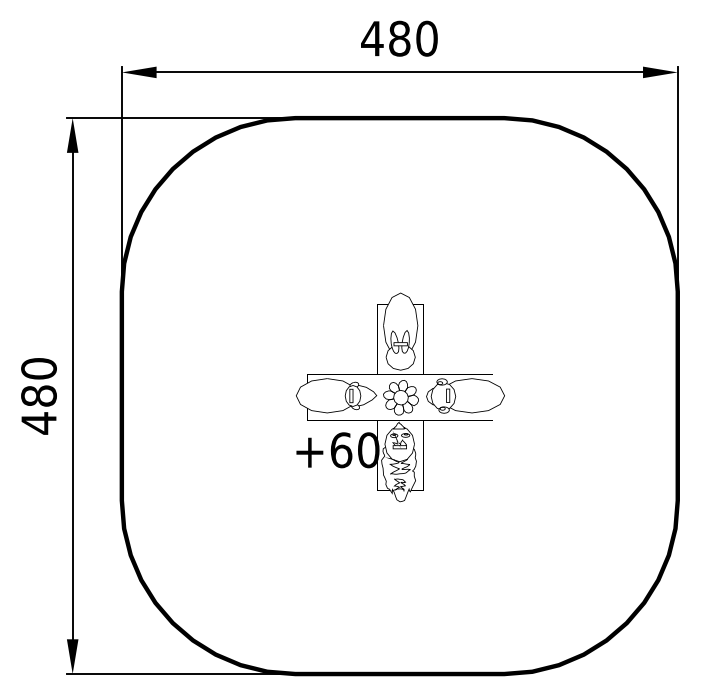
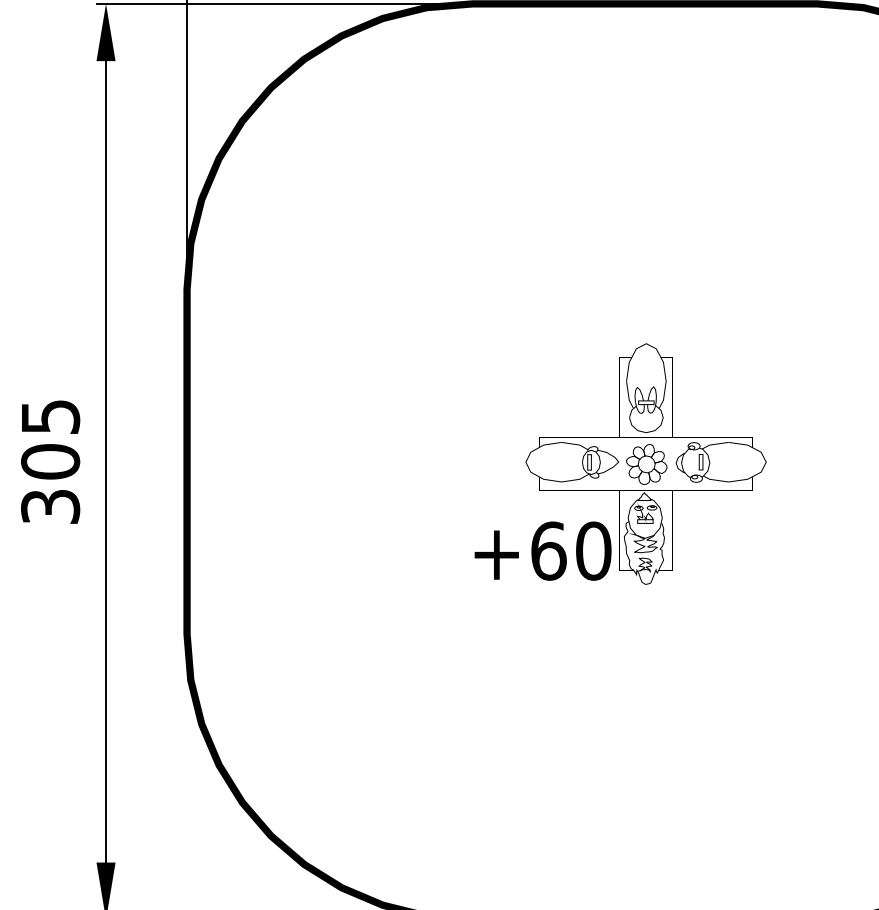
text: (38, 396) -> (49, 462), 480 -> 305
part: (400, 397) -> (646, 464), size x0.7

